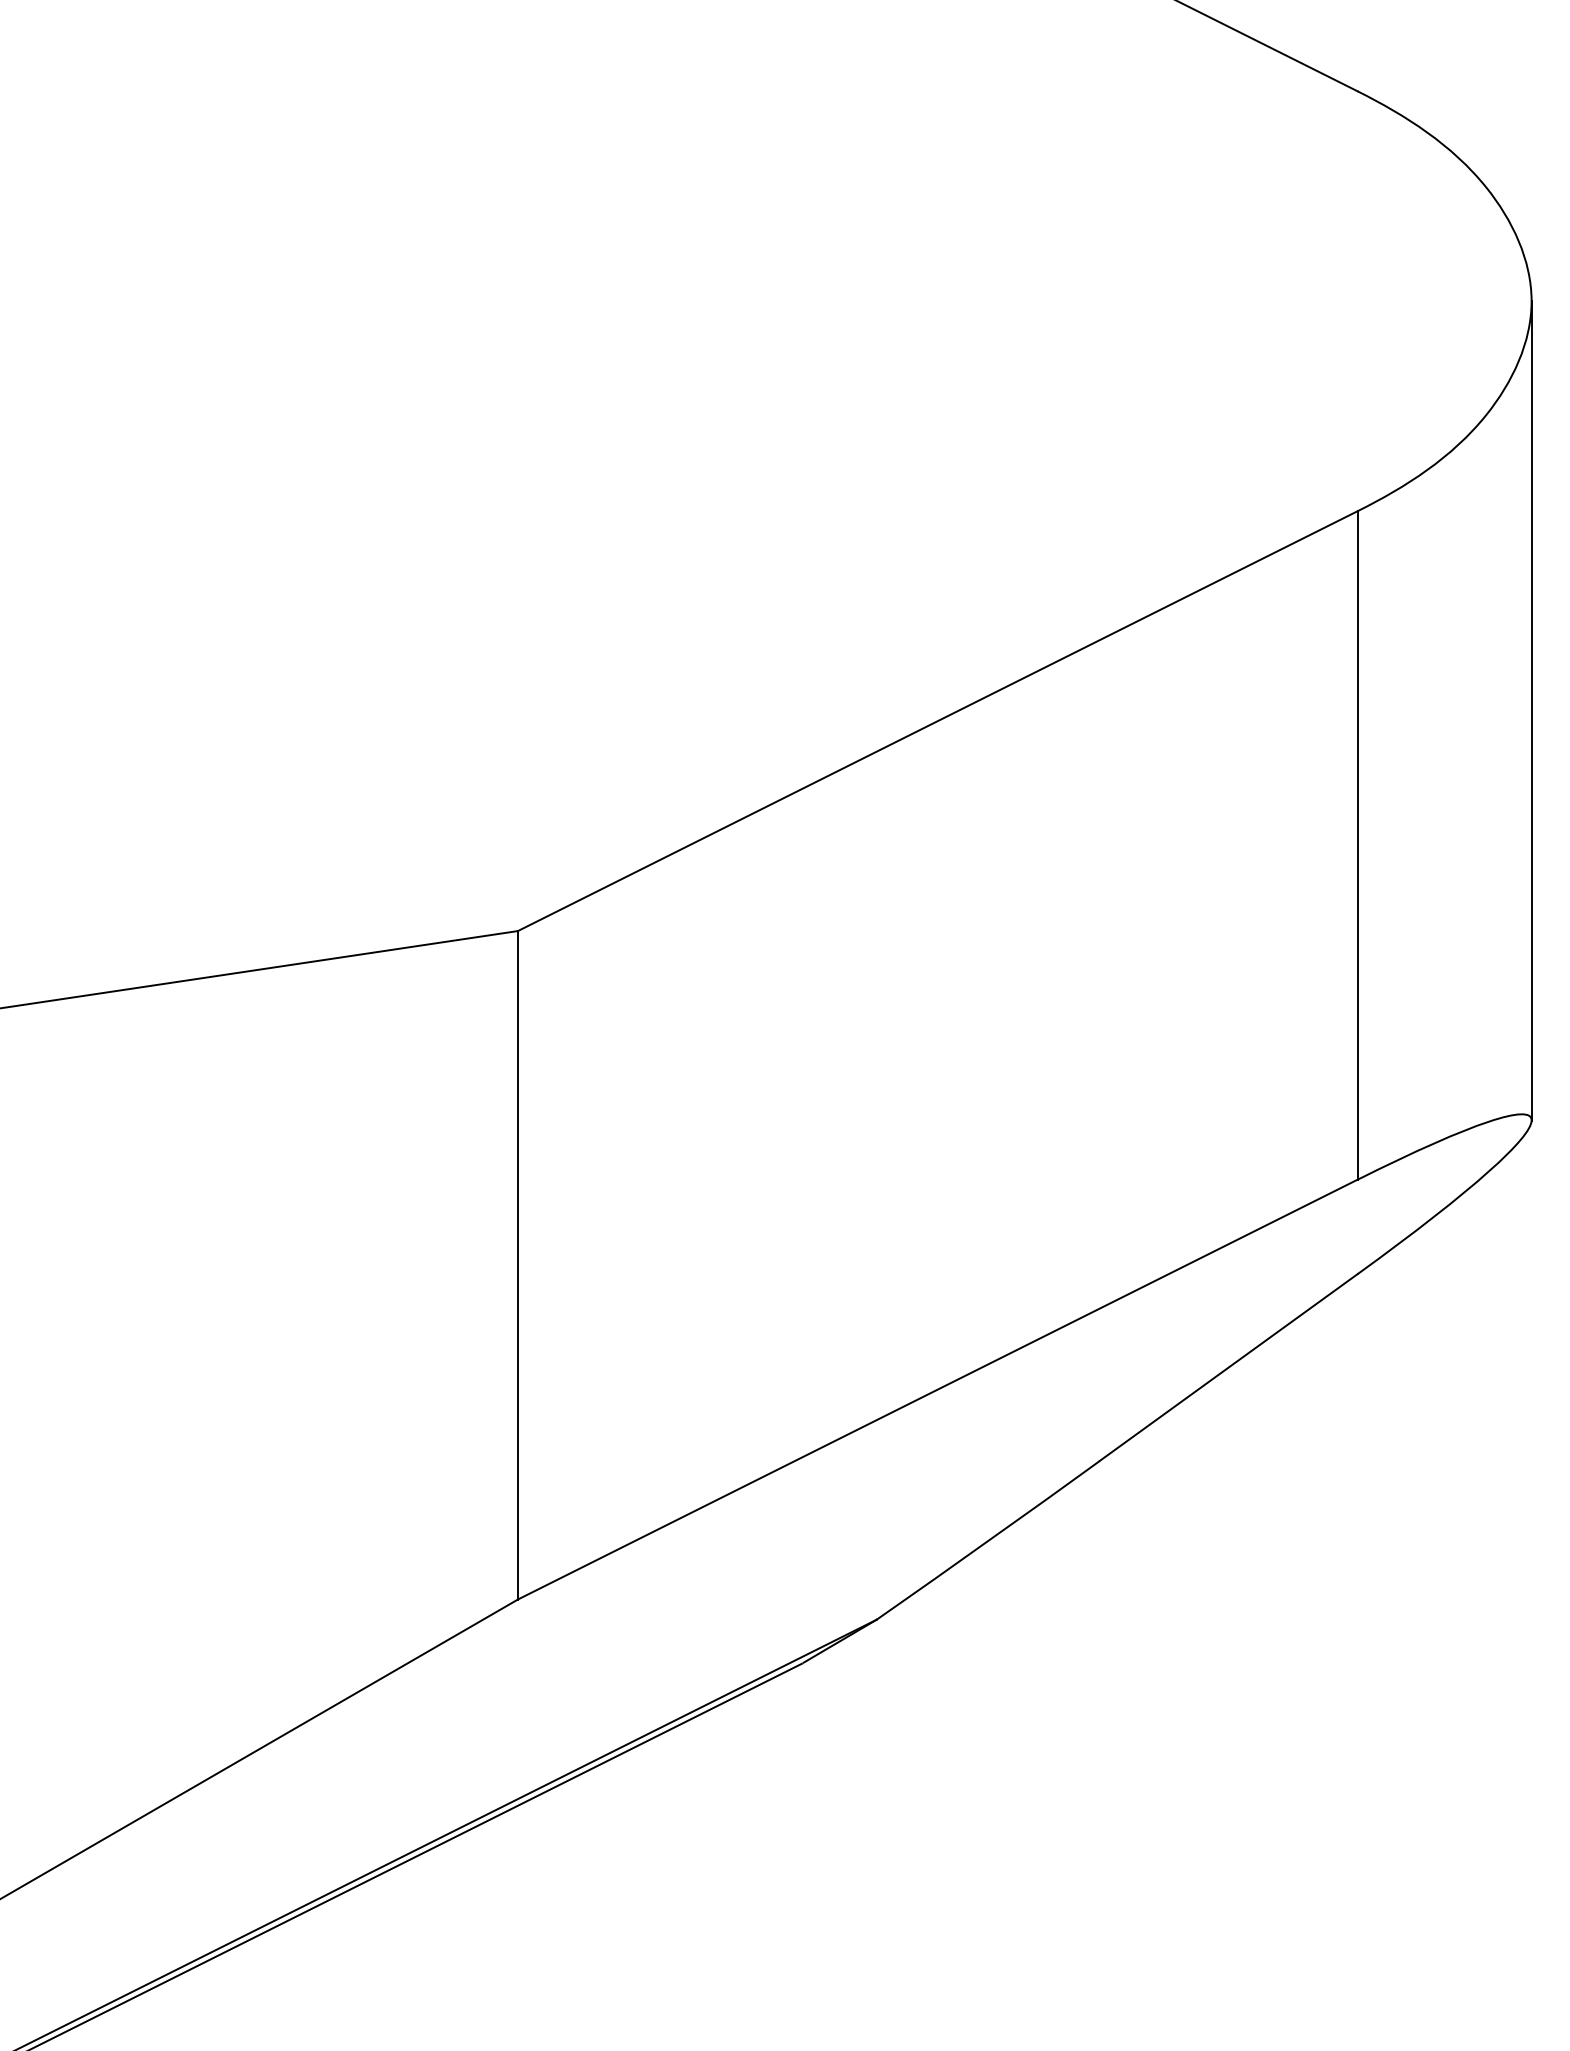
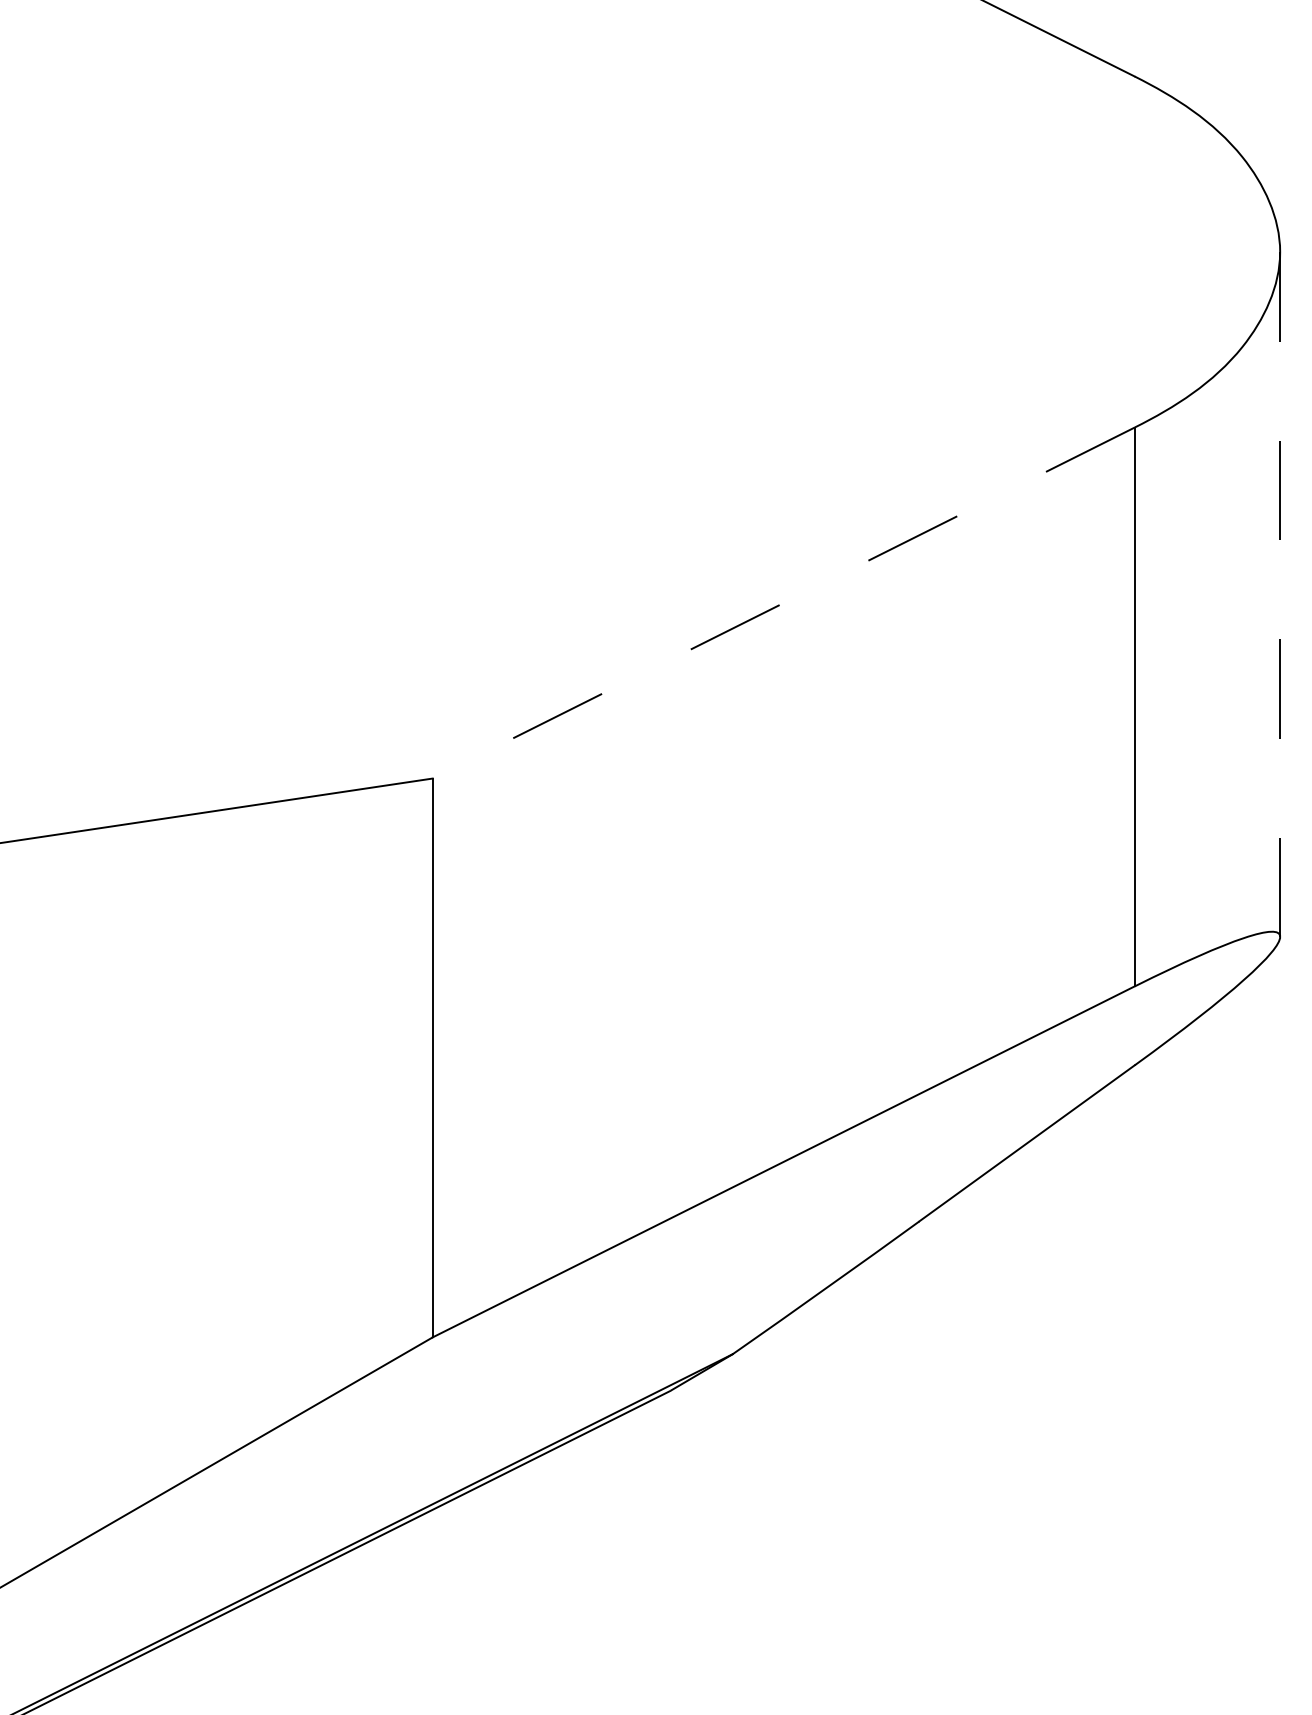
line: (1531, 711) -> (1280, 594), solid -> dashed
line: (937, 721) -> (783, 603), solid -> dashed

